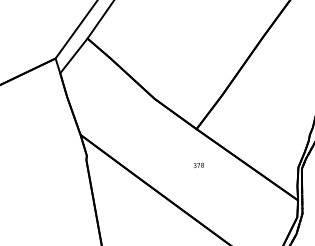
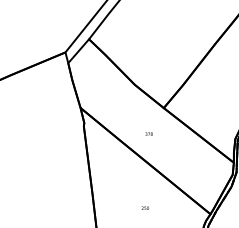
text: (197, 164) -> (148, 133), moved

